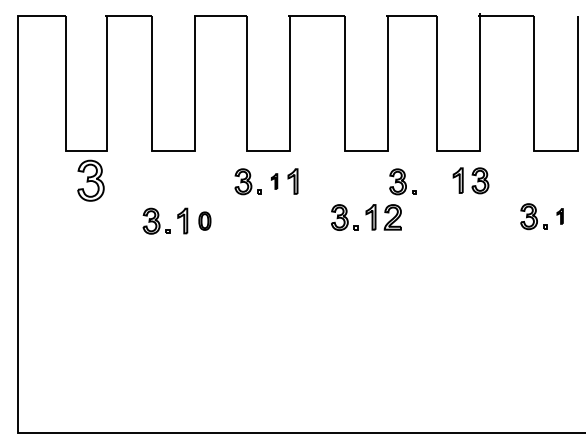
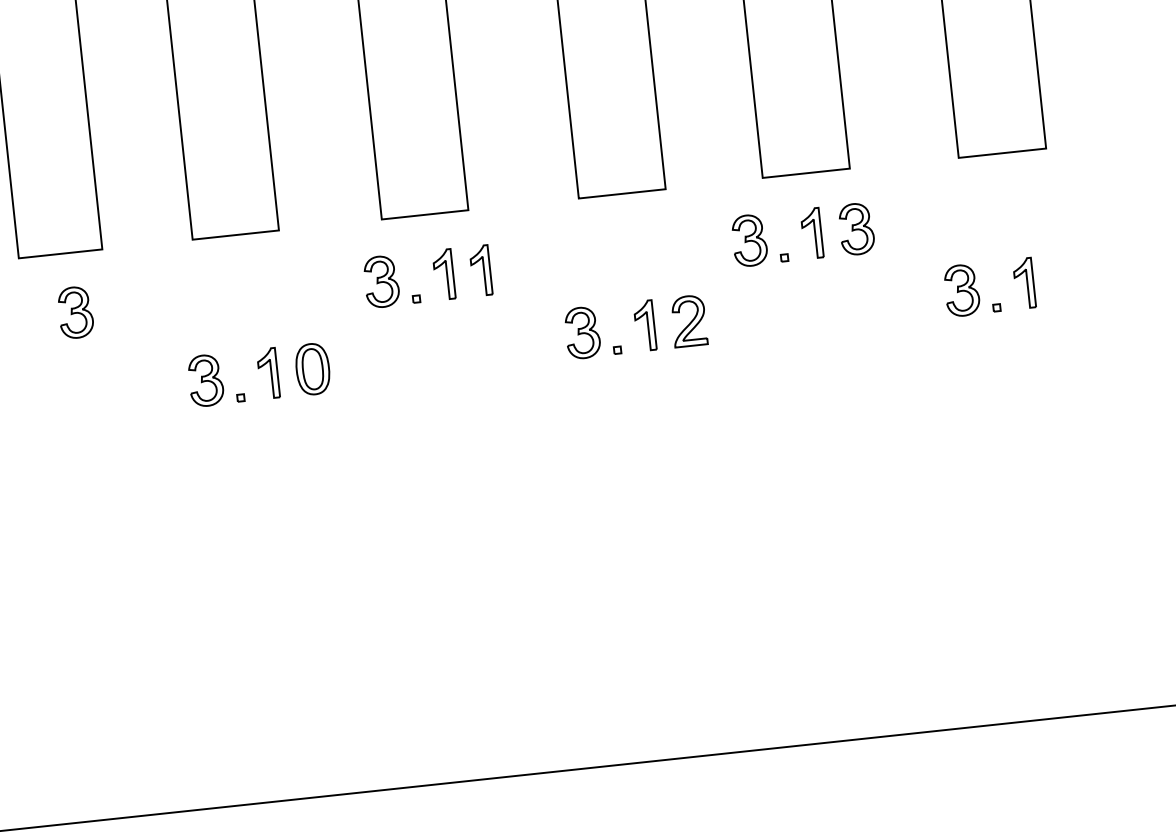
part: (90, 180) -> (74, 312), size x0.62
part: (274, 181) -> (443, 274), size x1.67
part: (402, 181) -> (758, 238), moved
part: (559, 216) -> (1022, 283), size x1.67
part: (204, 220) -> (311, 367), size x1.43

